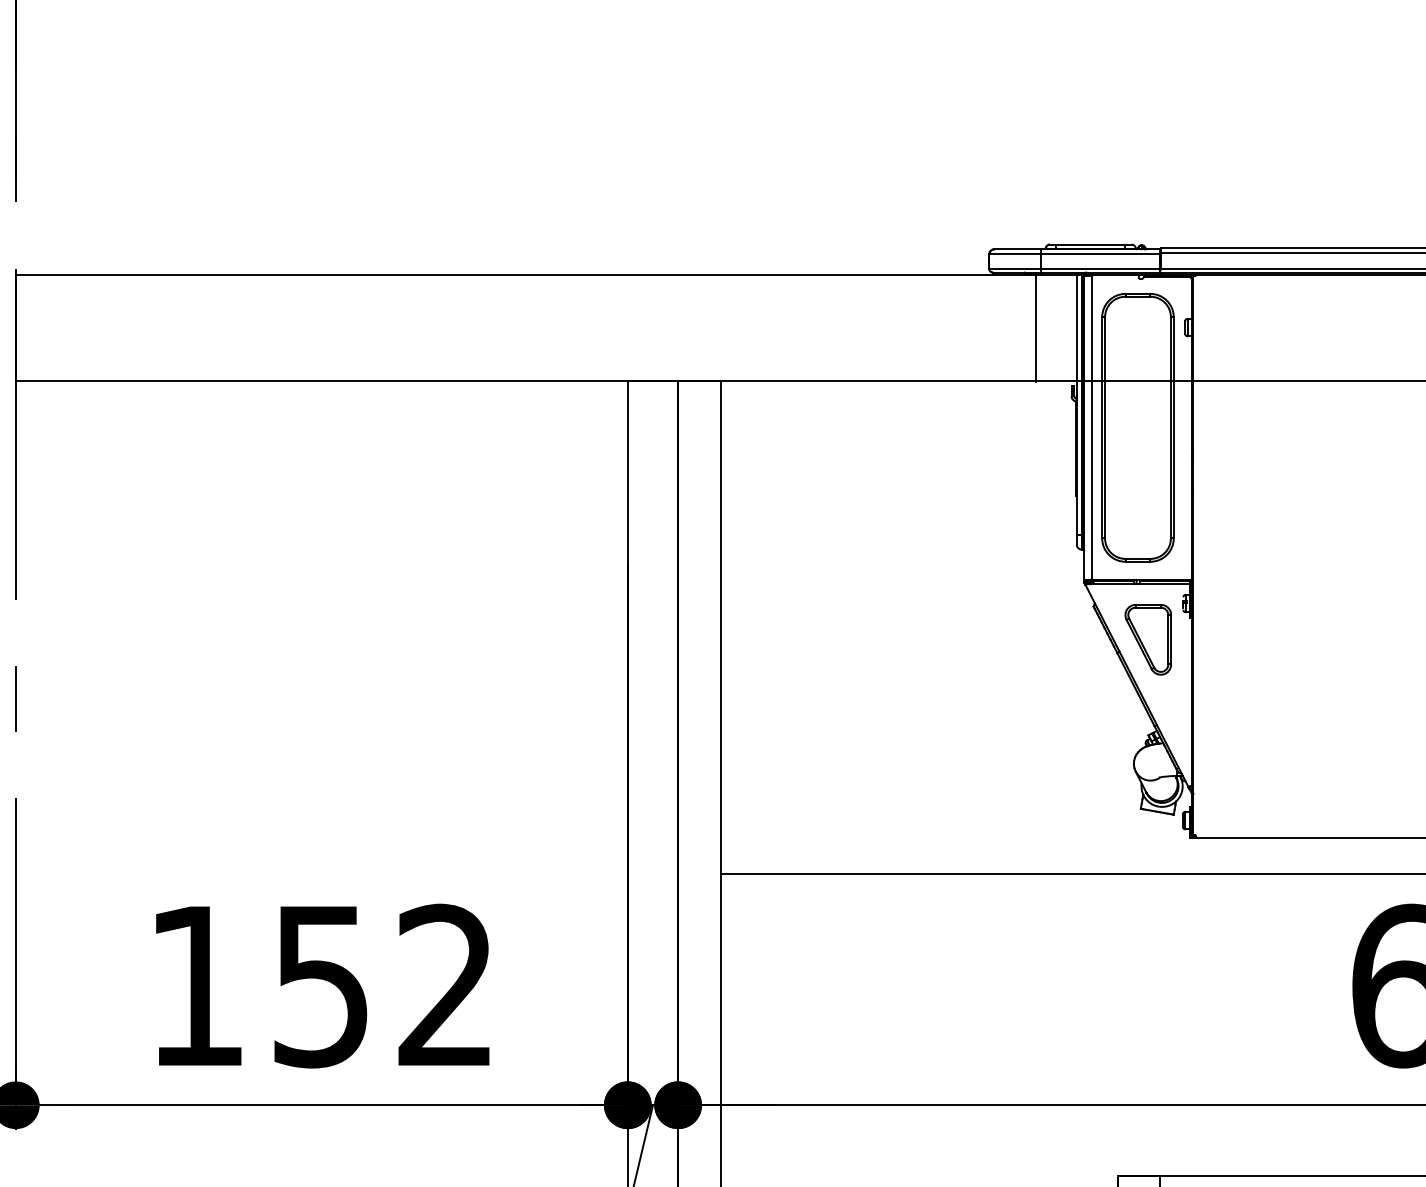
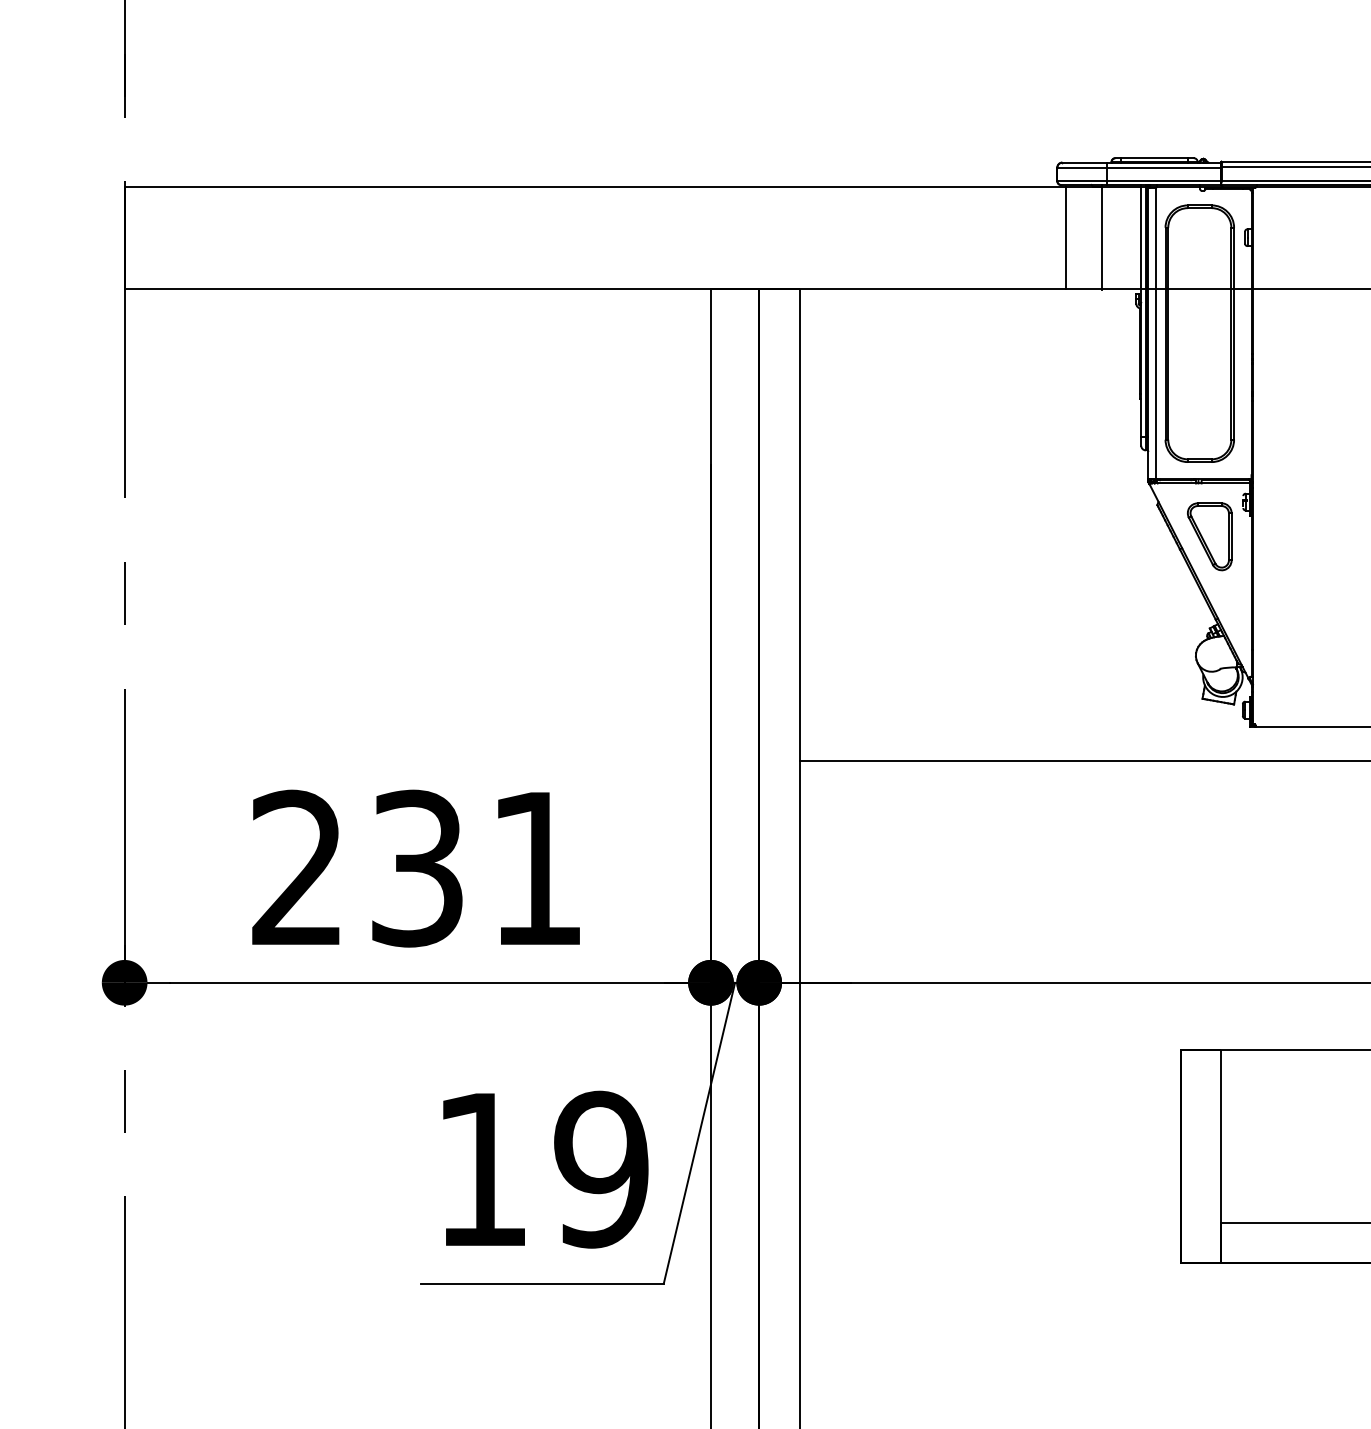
line: (998, 327) -> (1066, 237), added
text: (319, 985) -> (415, 868), 152 -> 231

